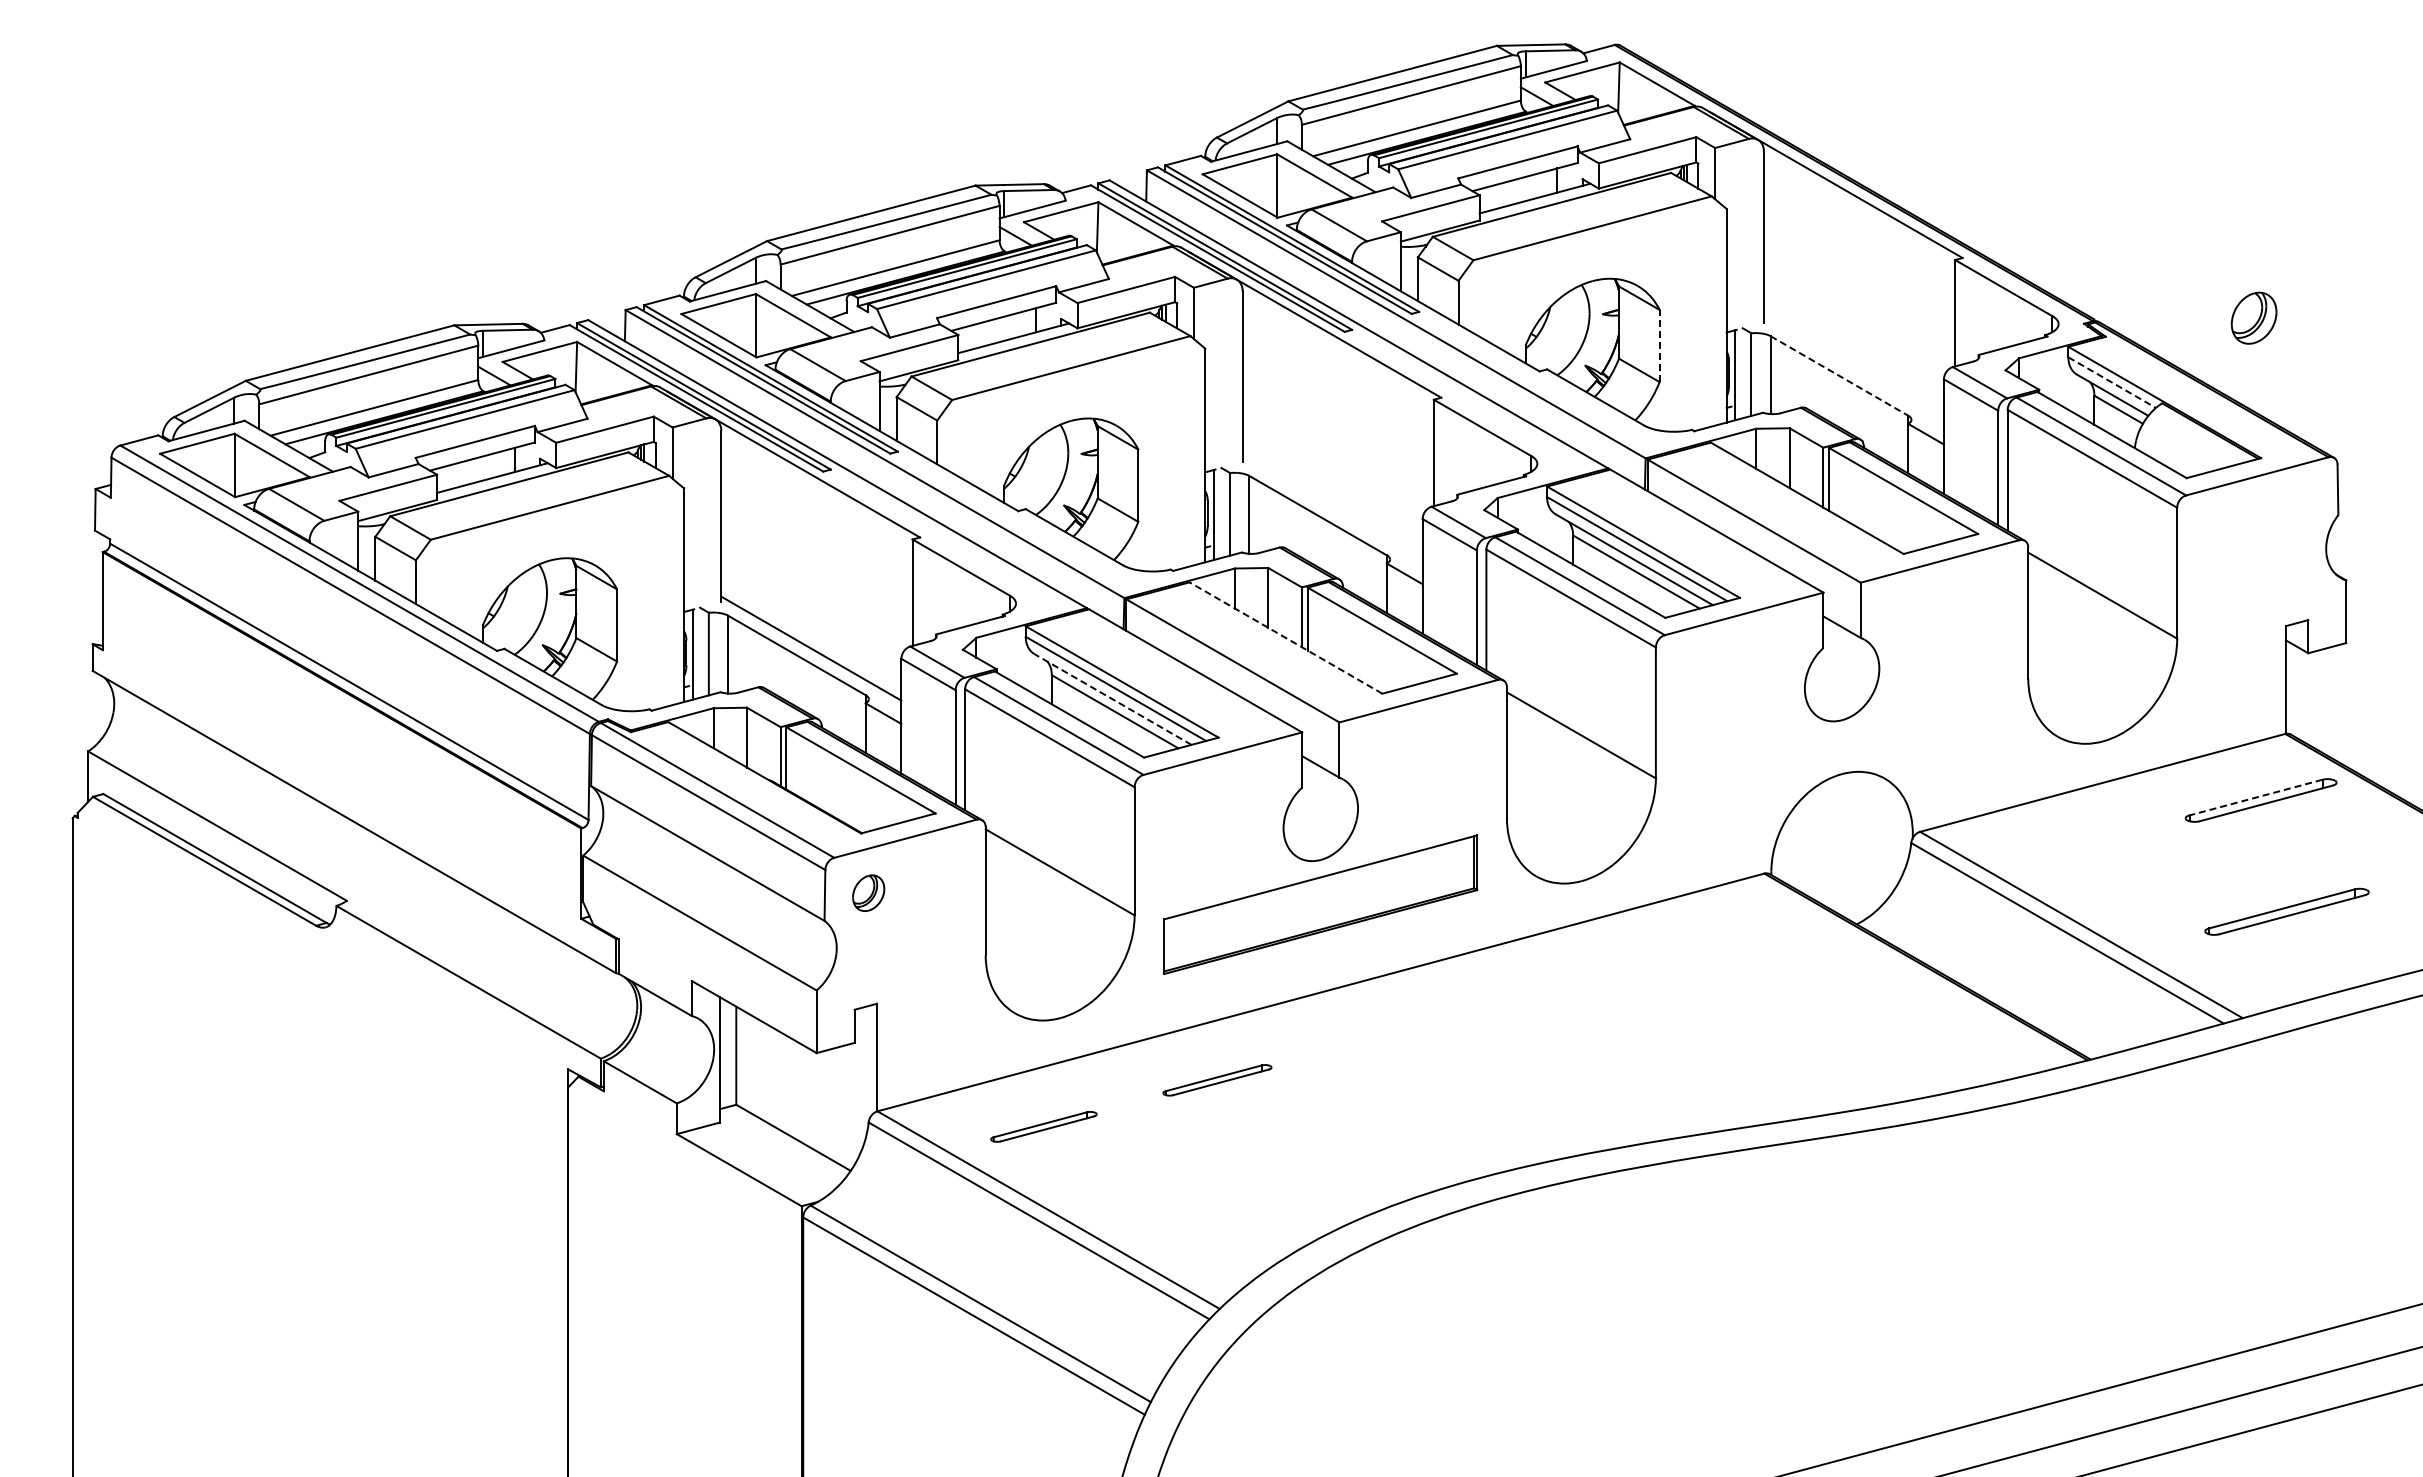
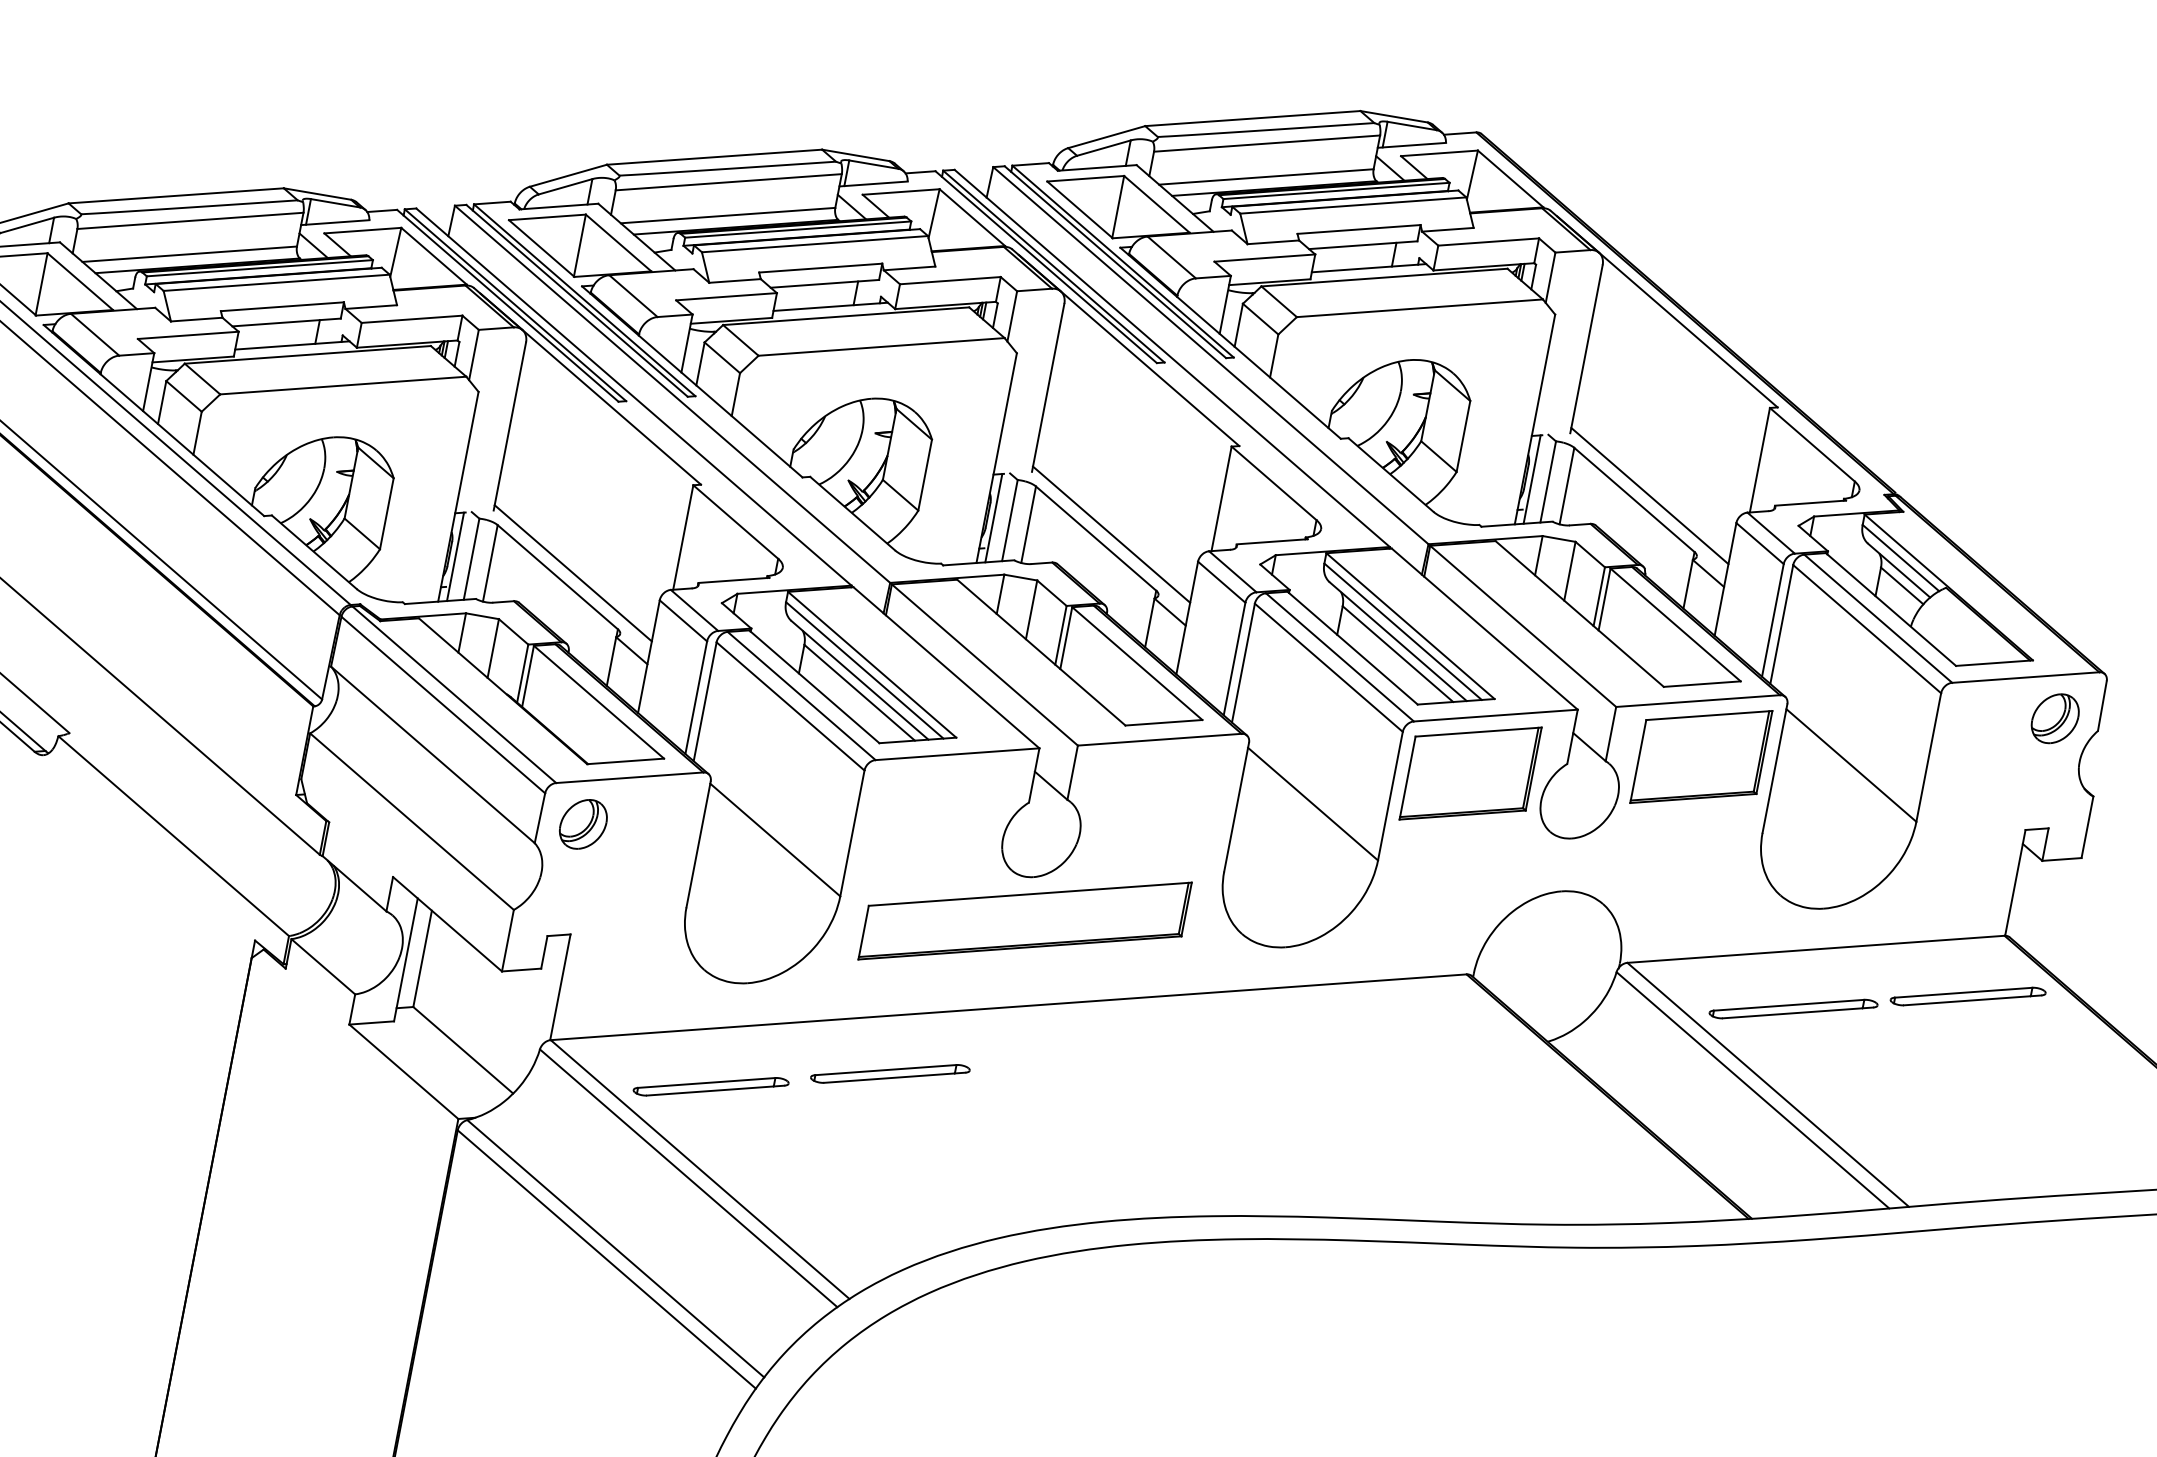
part: (2253, 317) -> (2054, 717), moved
line: (1659, 345) -> (1463, 435), dashed -> solid
line: (1853, 369) -> (1649, 496), added
line: (1839, 375) -> (1634, 499), dashed -> solid
line: (2112, 382) -> (1901, 557), dashed -> solid
line: (1332, 508) -> (1111, 534), added
part: (1953, 615) -> (1701, 756), added
line: (1285, 637) -> (1040, 652), dashed -> solid
part: (1730, 675) -> (1470, 773), added
line: (1113, 699) -> (860, 680), dashed -> solid
line: (2256, 797) -> (1964, 992), dashed -> solid
part: (868, 892) -> (583, 823), size x1.43
part: (2286, 911) -> (1793, 1008), moved
part: (1217, 1080) -> (890, 1074), size x1.43
part: (1043, 1126) -> (710, 1086), size x1.43

